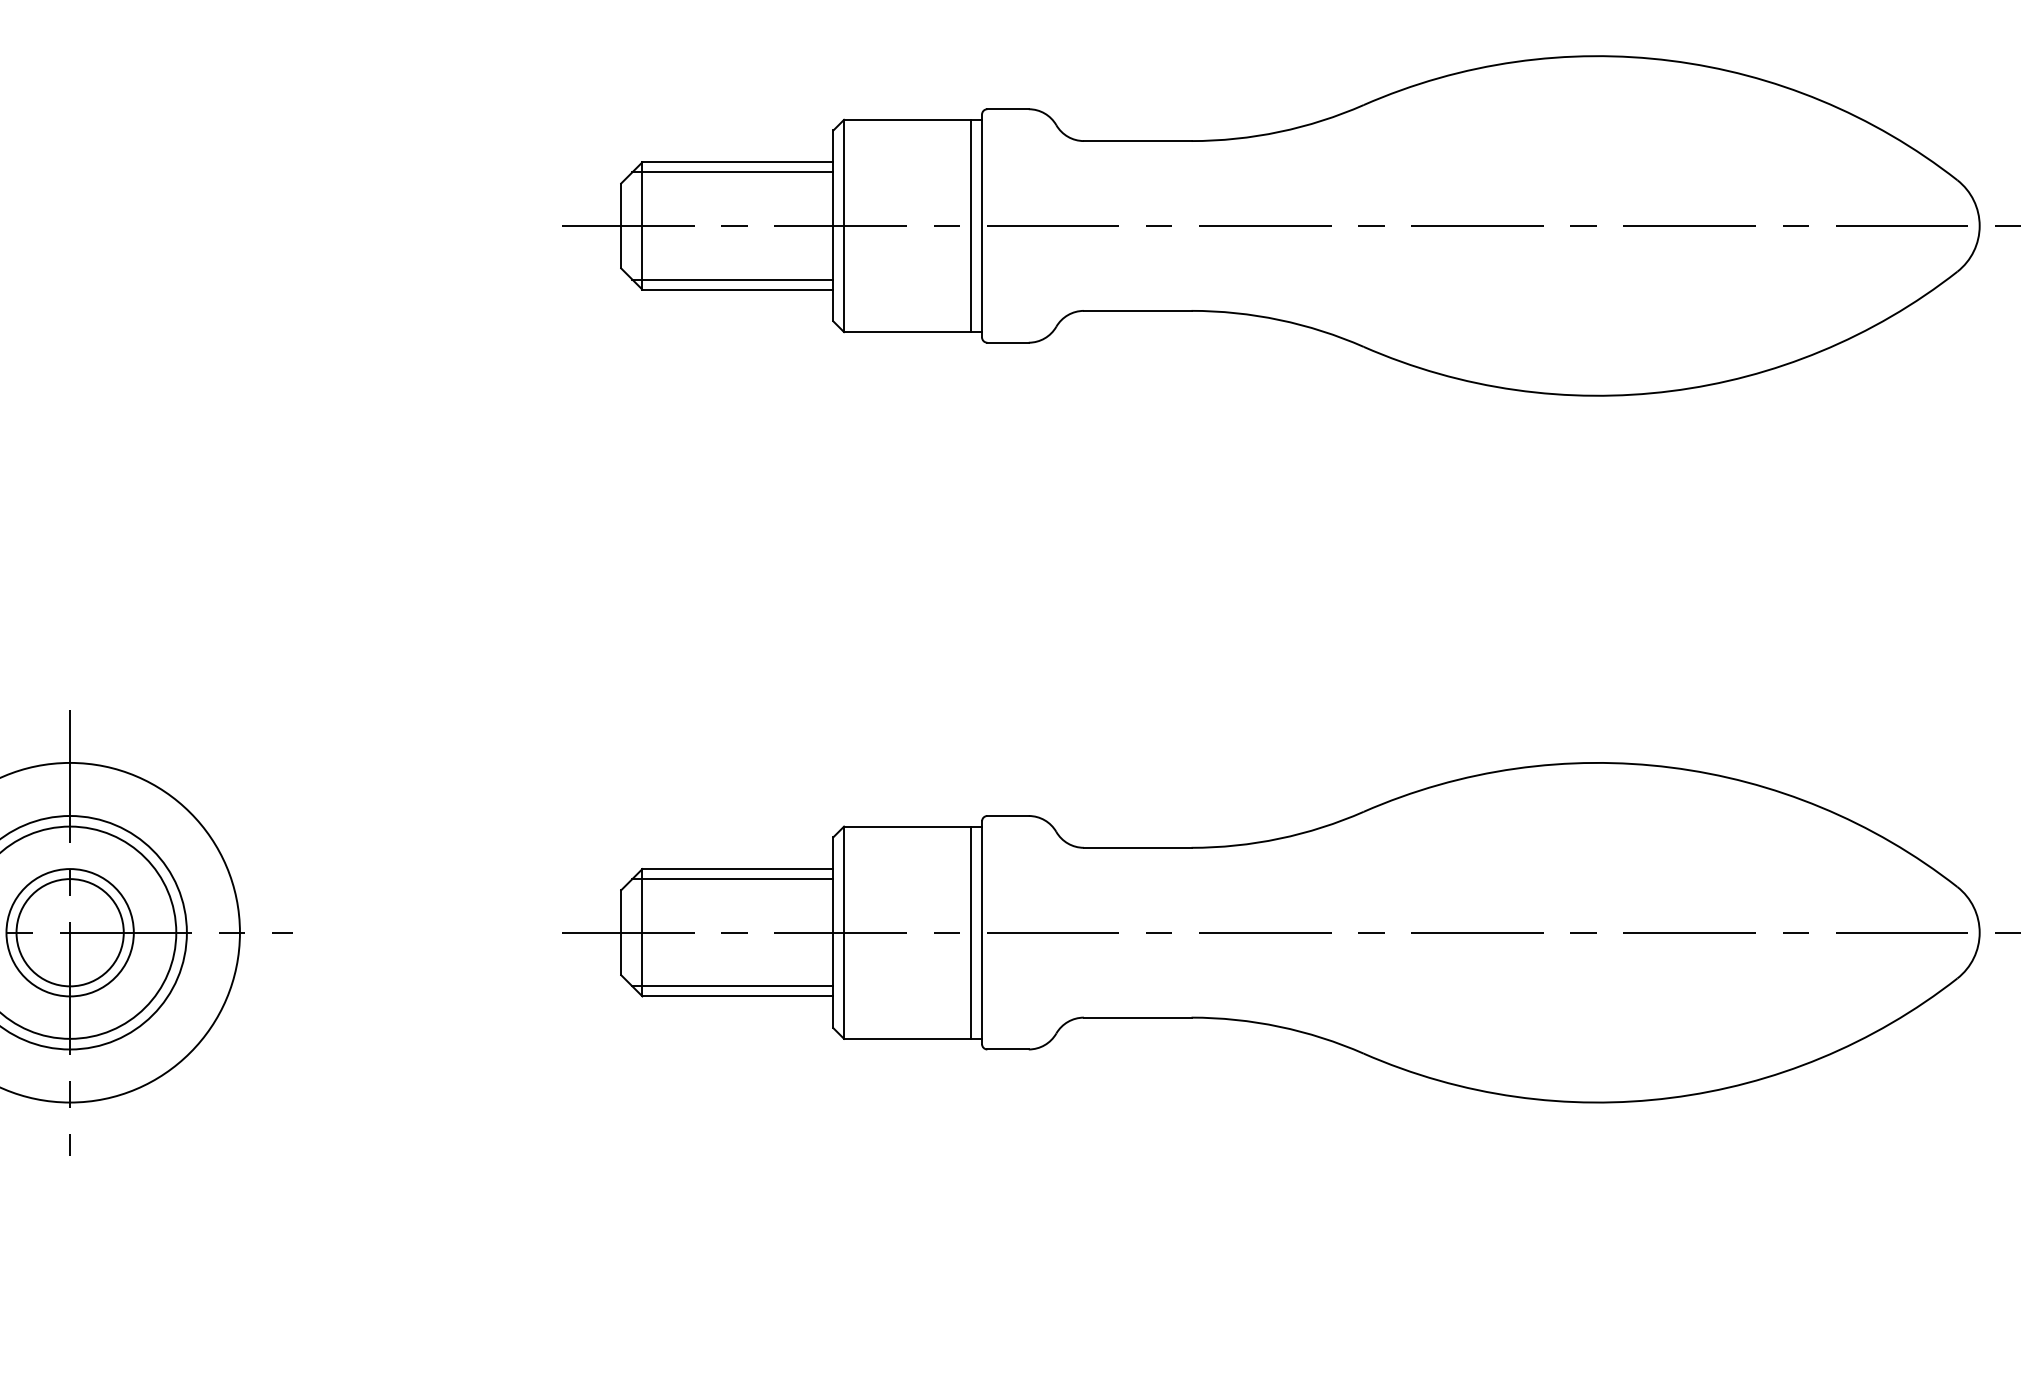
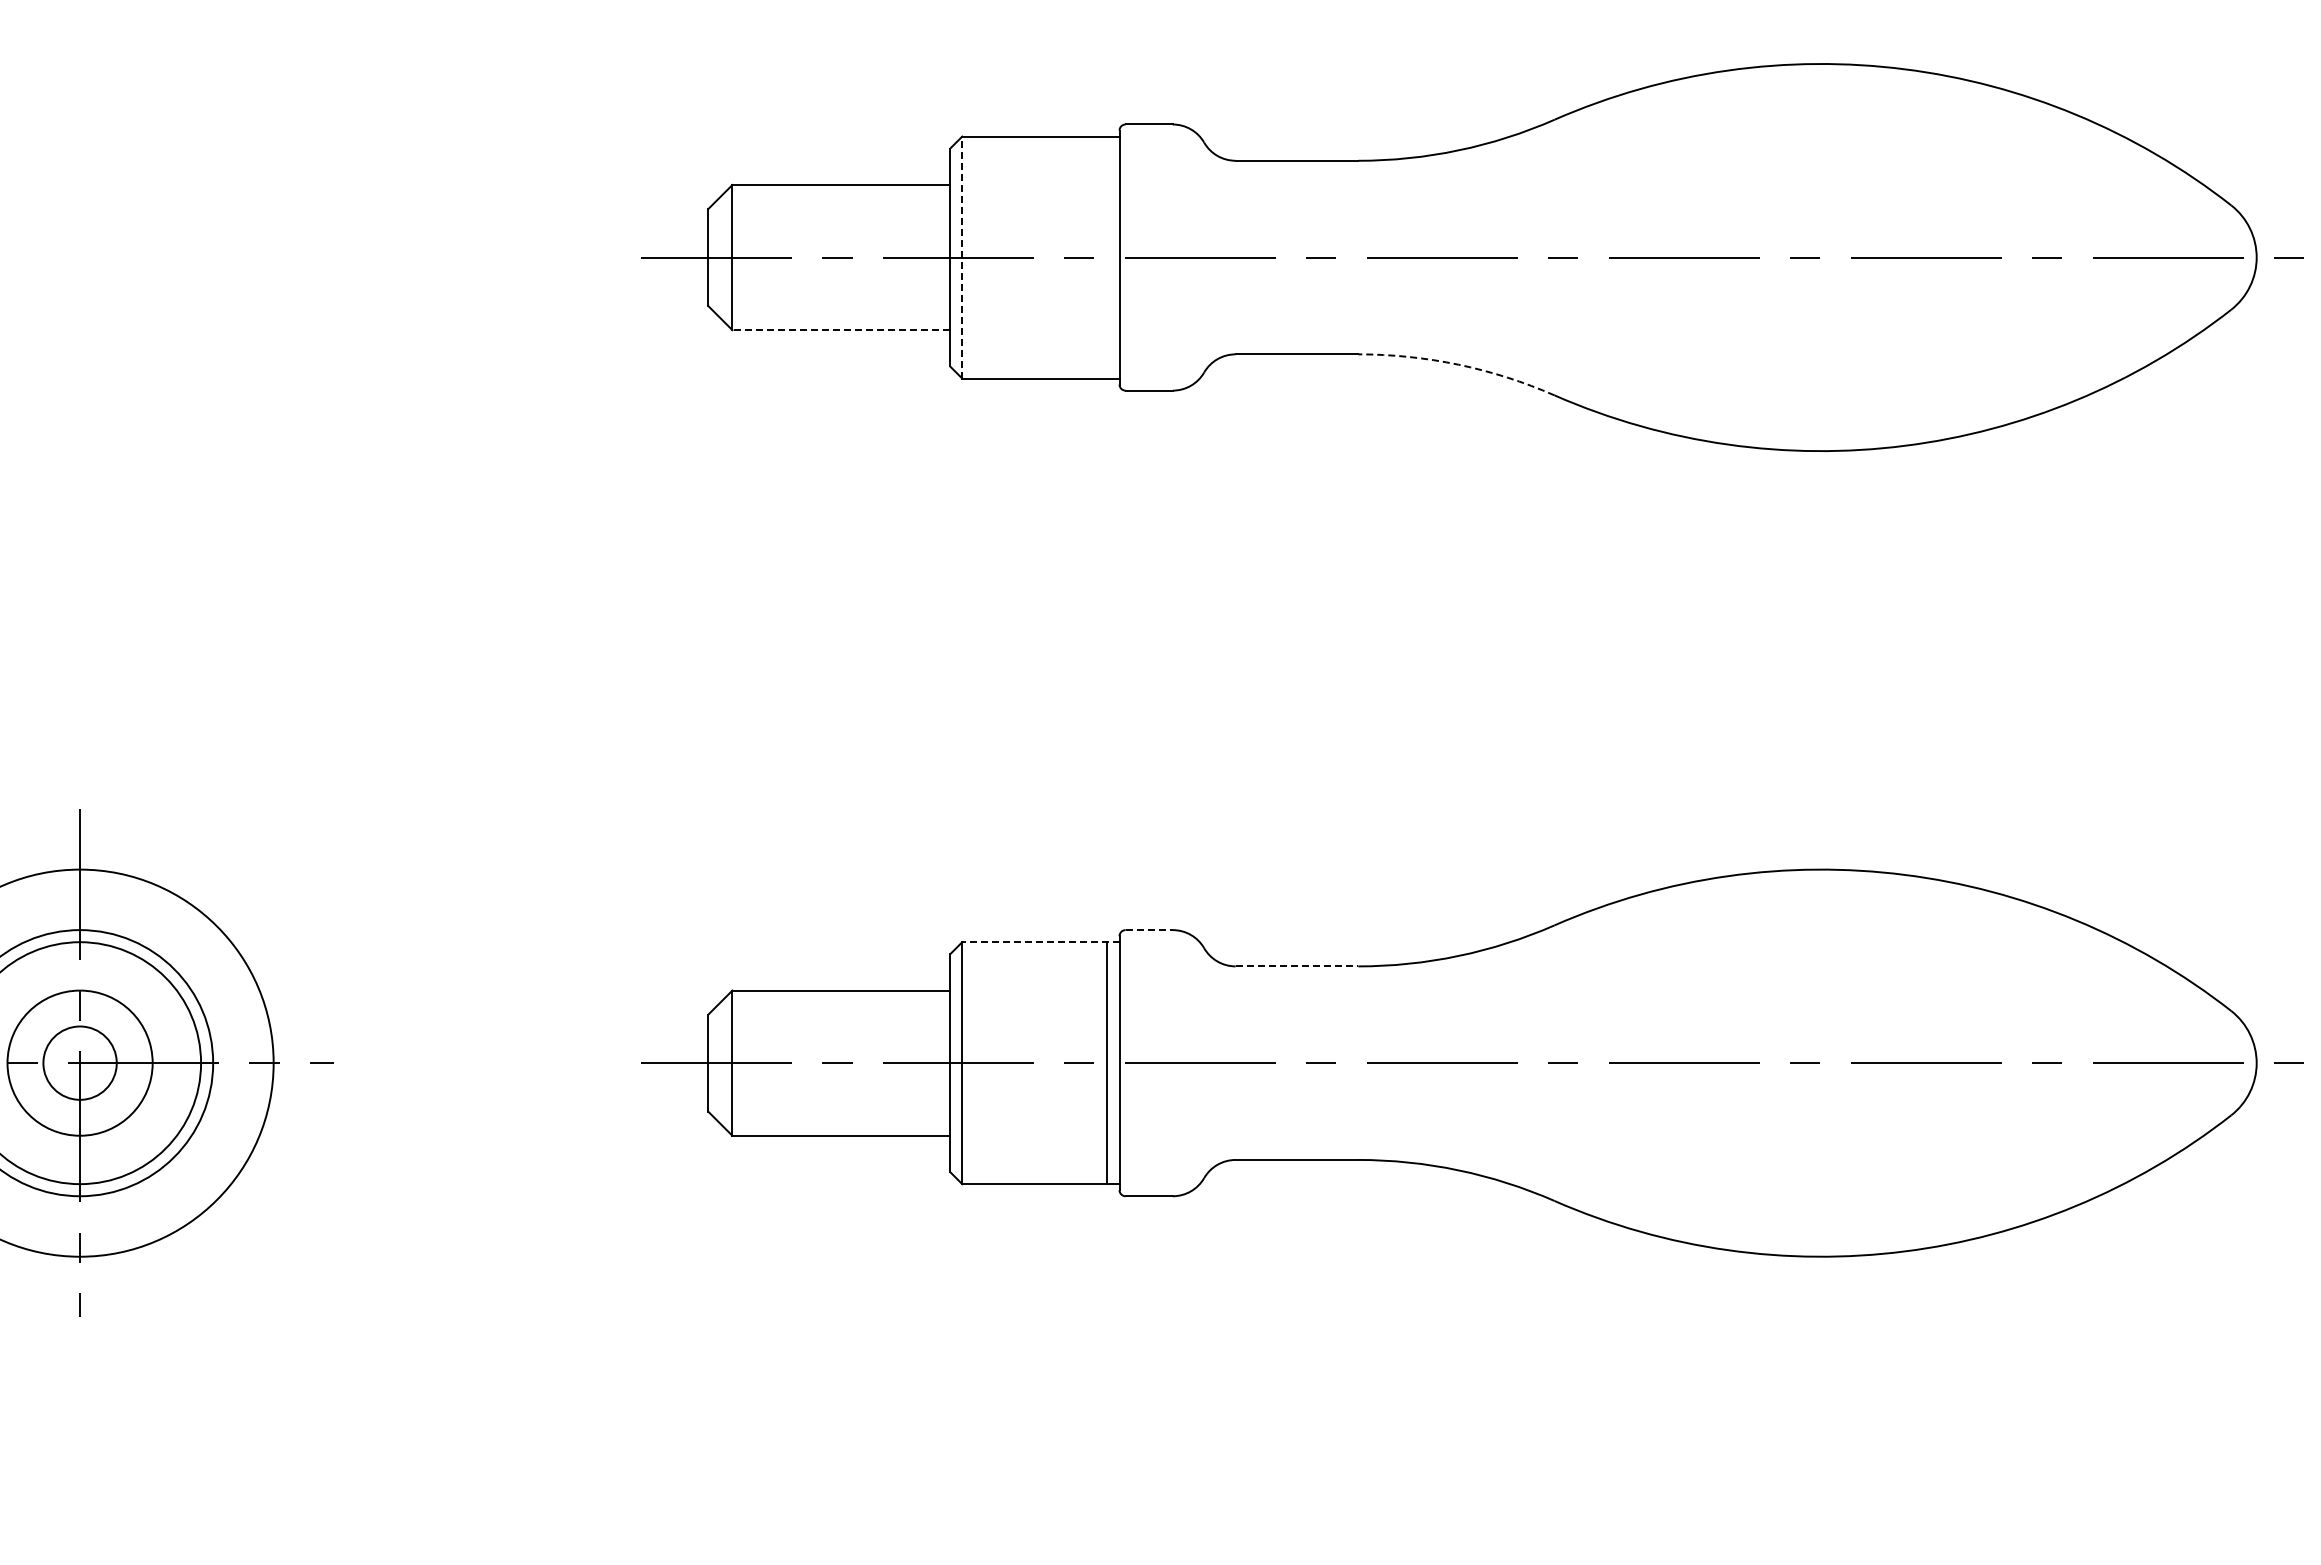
line: (732, 172) -> (835, 196), removed
line: (844, 225) -> (962, 257), solid -> dashed
line: (971, 225) -> (1107, 257), removed
line: (732, 279) -> (835, 318), removed
line: (738, 289) -> (841, 330), solid -> dashed
arc: (1279, 319) -> (1458, 364), solid -> dashed
line: (1008, 816) -> (1149, 930), solid -> dashed
line: (912, 826) -> (1040, 942), solid -> dashed
line: (1138, 847) -> (1297, 966), solid -> dashed
line: (732, 879) -> (835, 1002), removed
circle: (69, 933) -> (79, 1063), size x0.6
line: (732, 986) -> (835, 1124), removed

